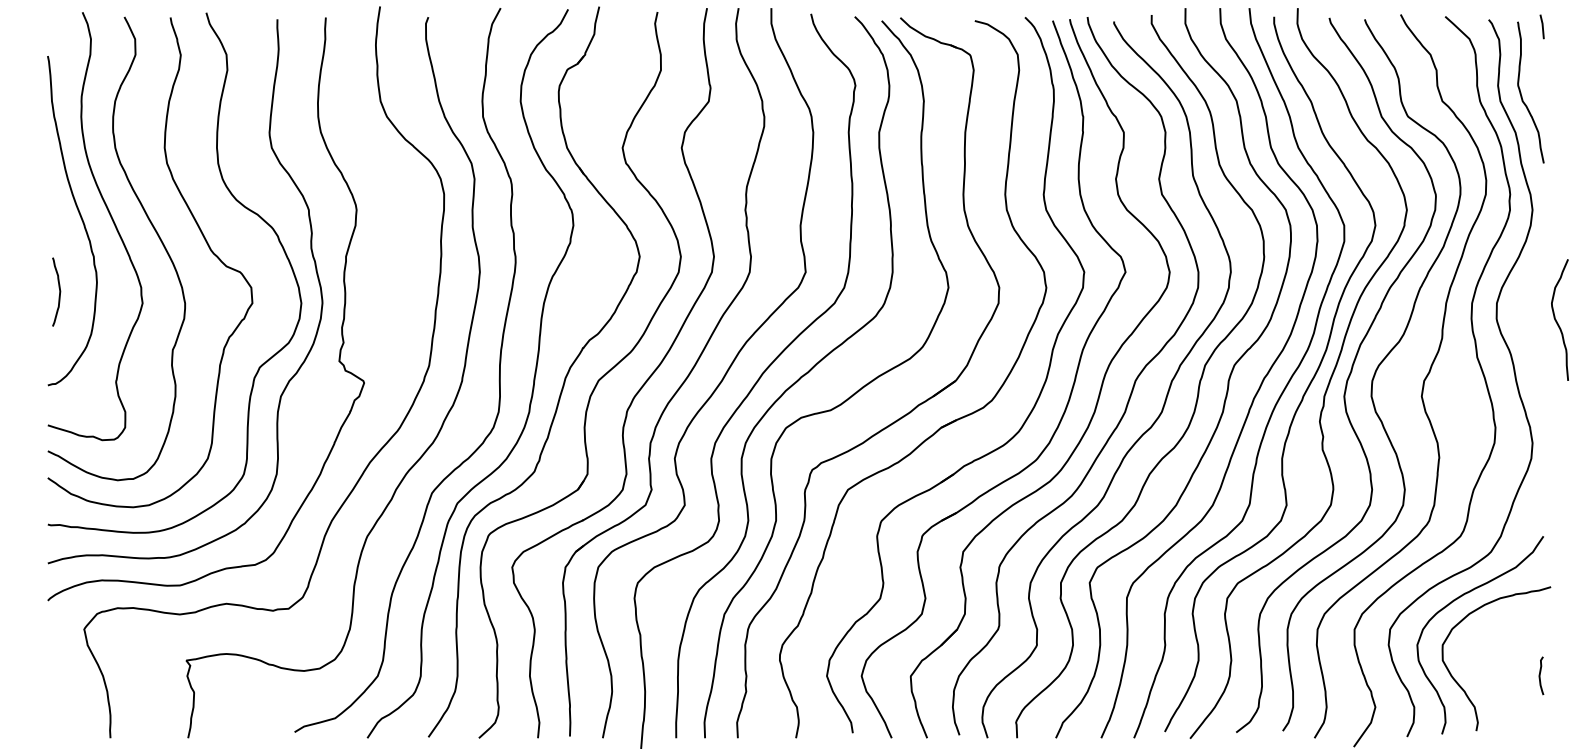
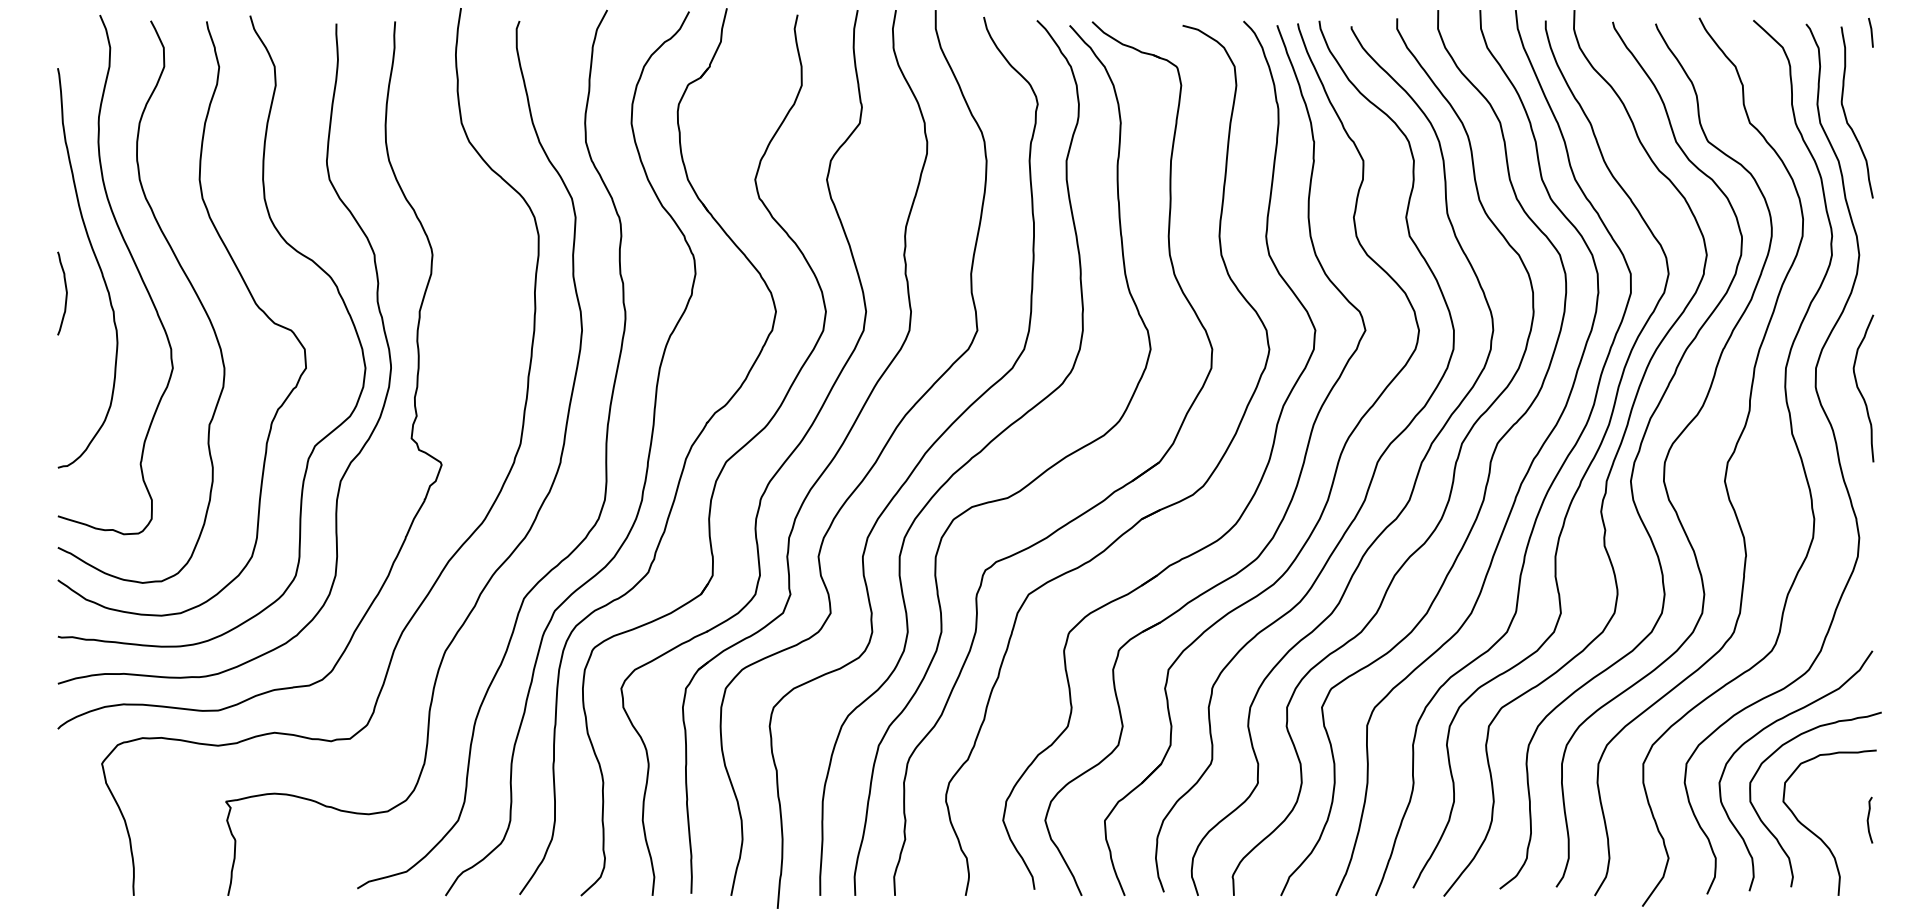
curve: (59, 292) -> (65, 294), moved
curve: (1557, 321) -> (1860, 390), moved
curve: (1500, 690) -> (1820, 837), added

